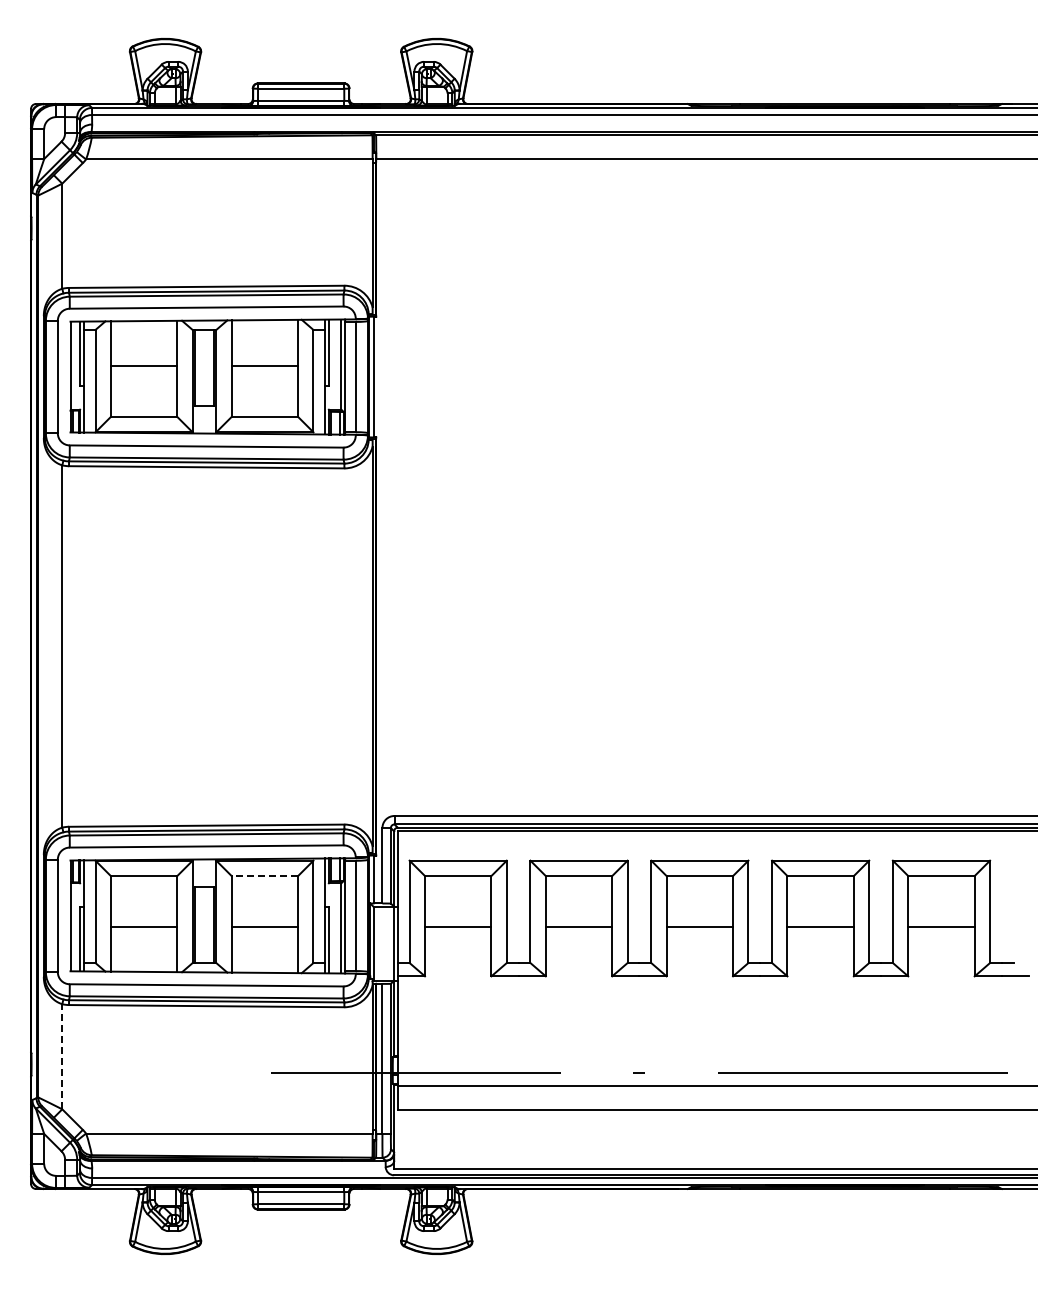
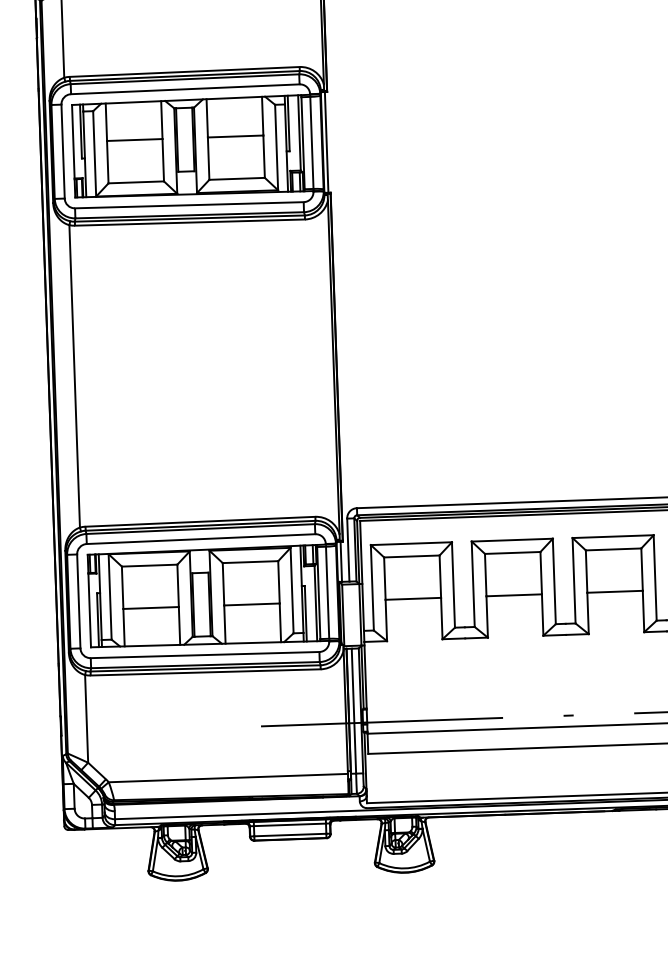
line: (264, 876) -> (250, 562), dashed -> solid
line: (62, 1056) -> (86, 718), dashed -> solid

